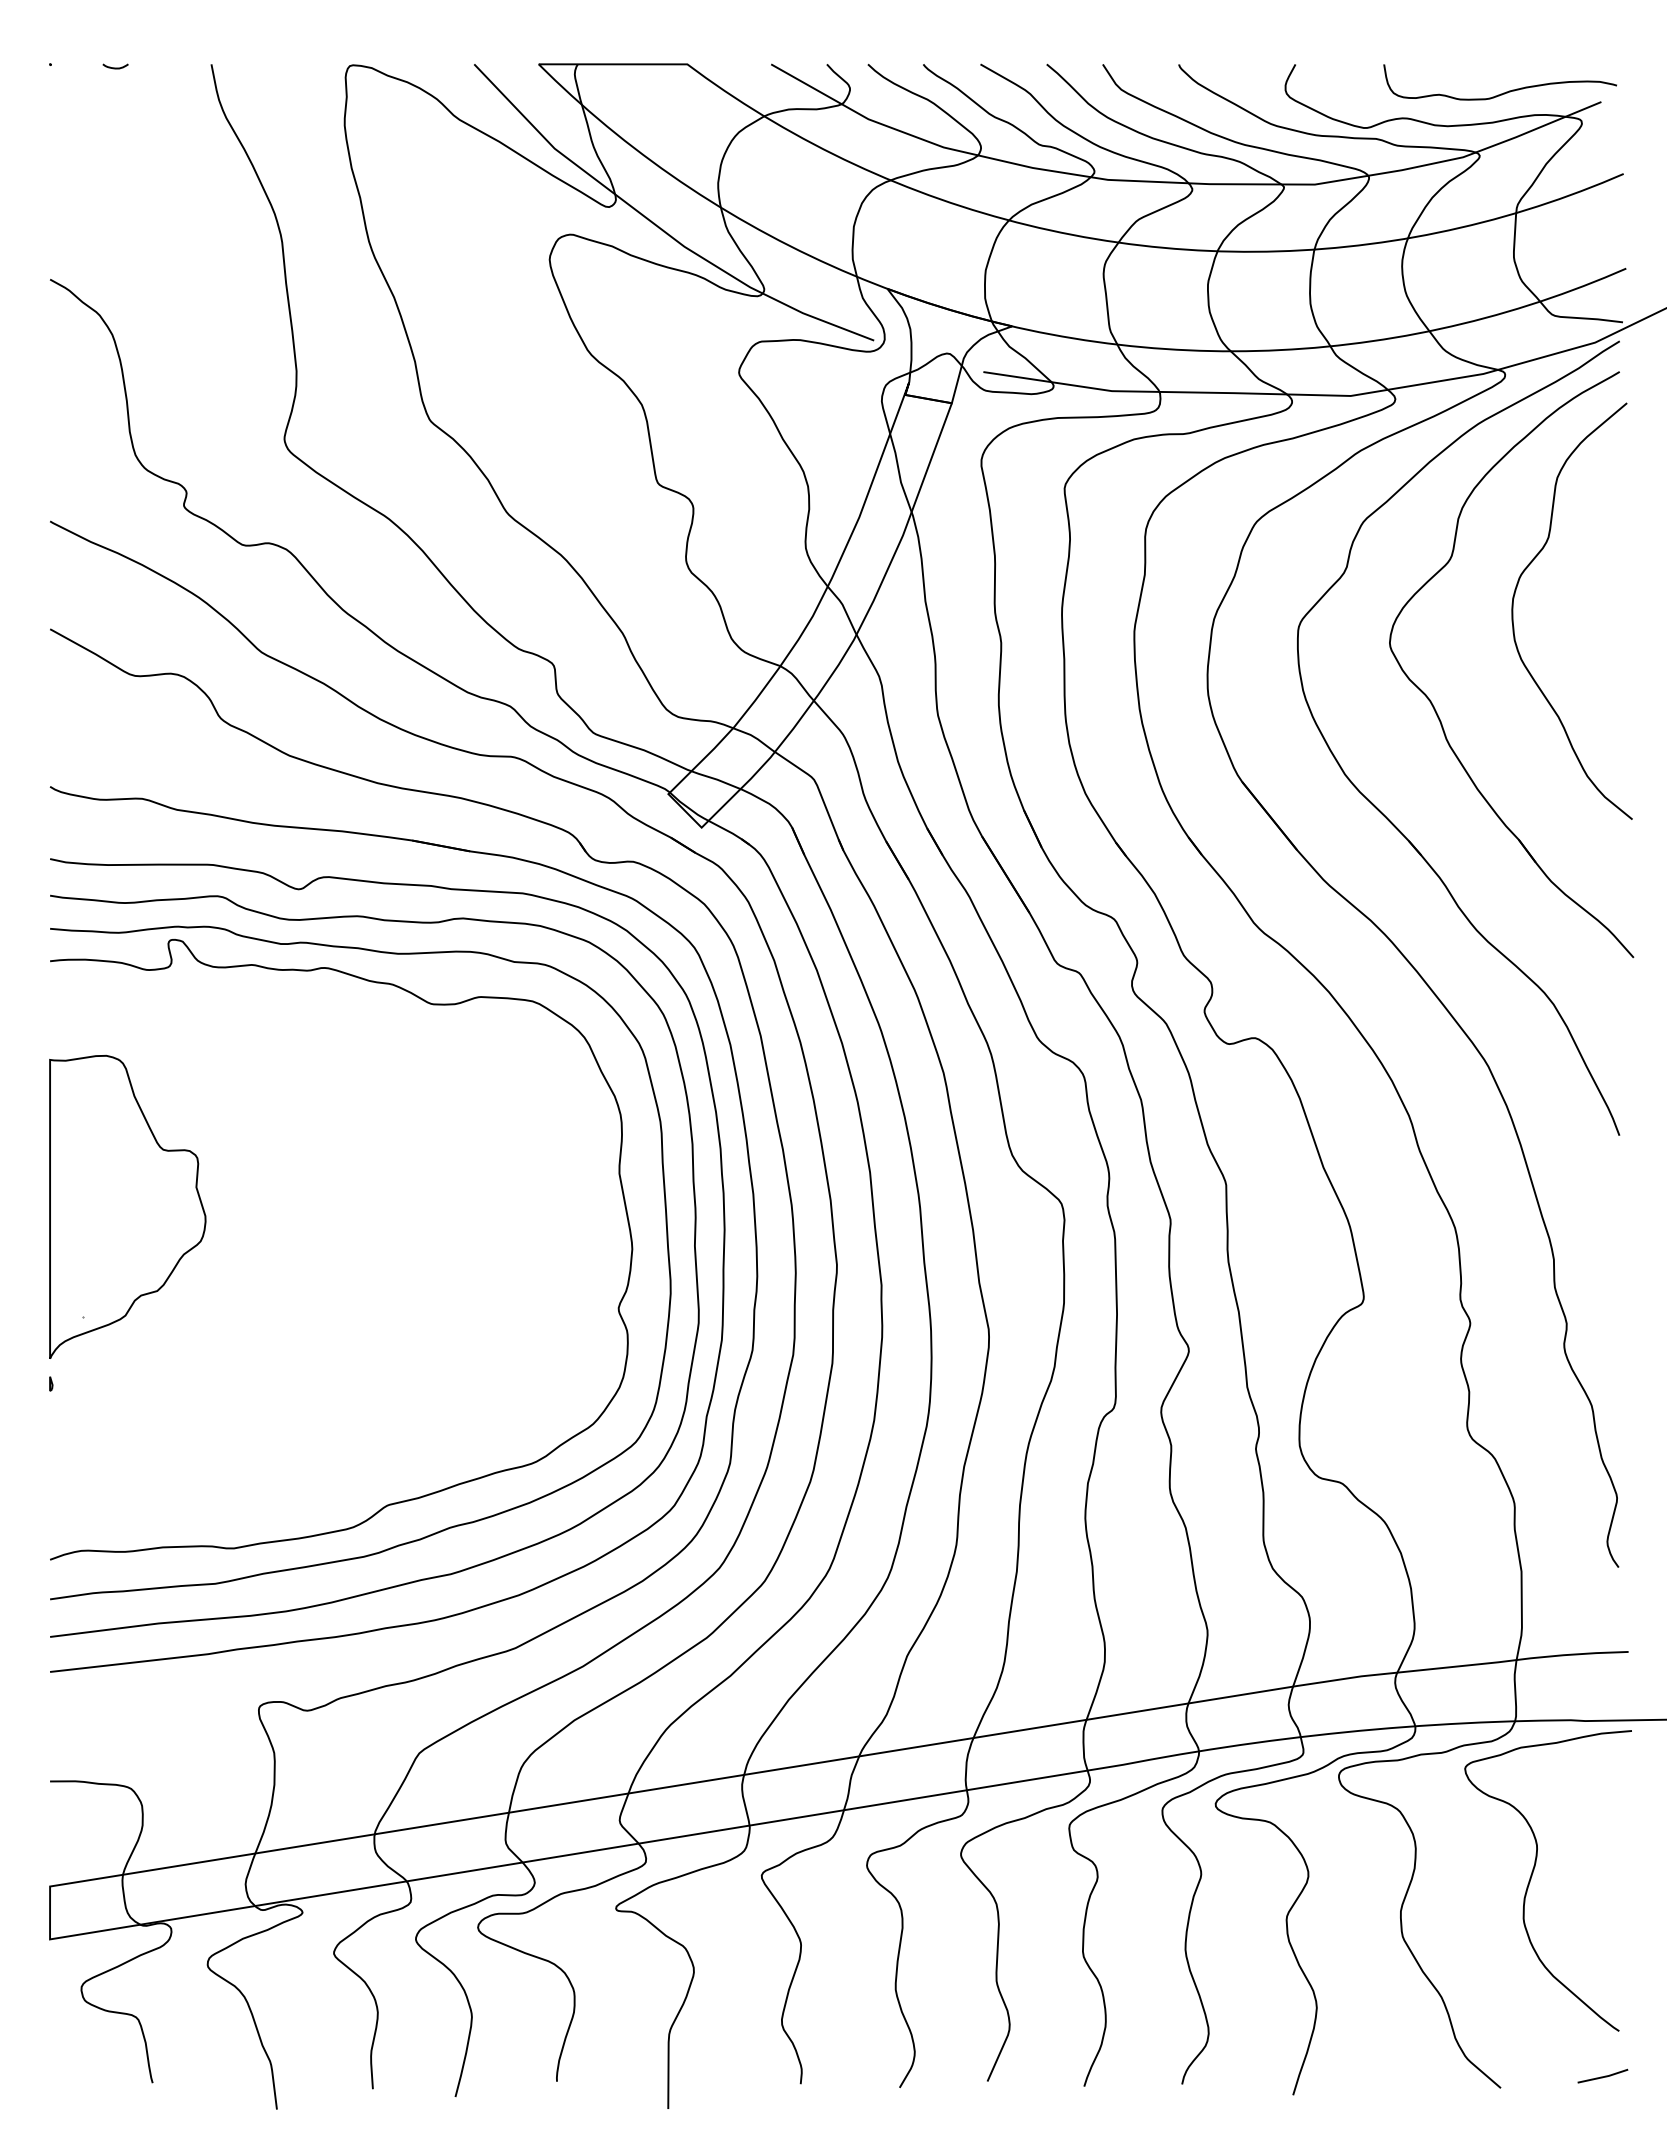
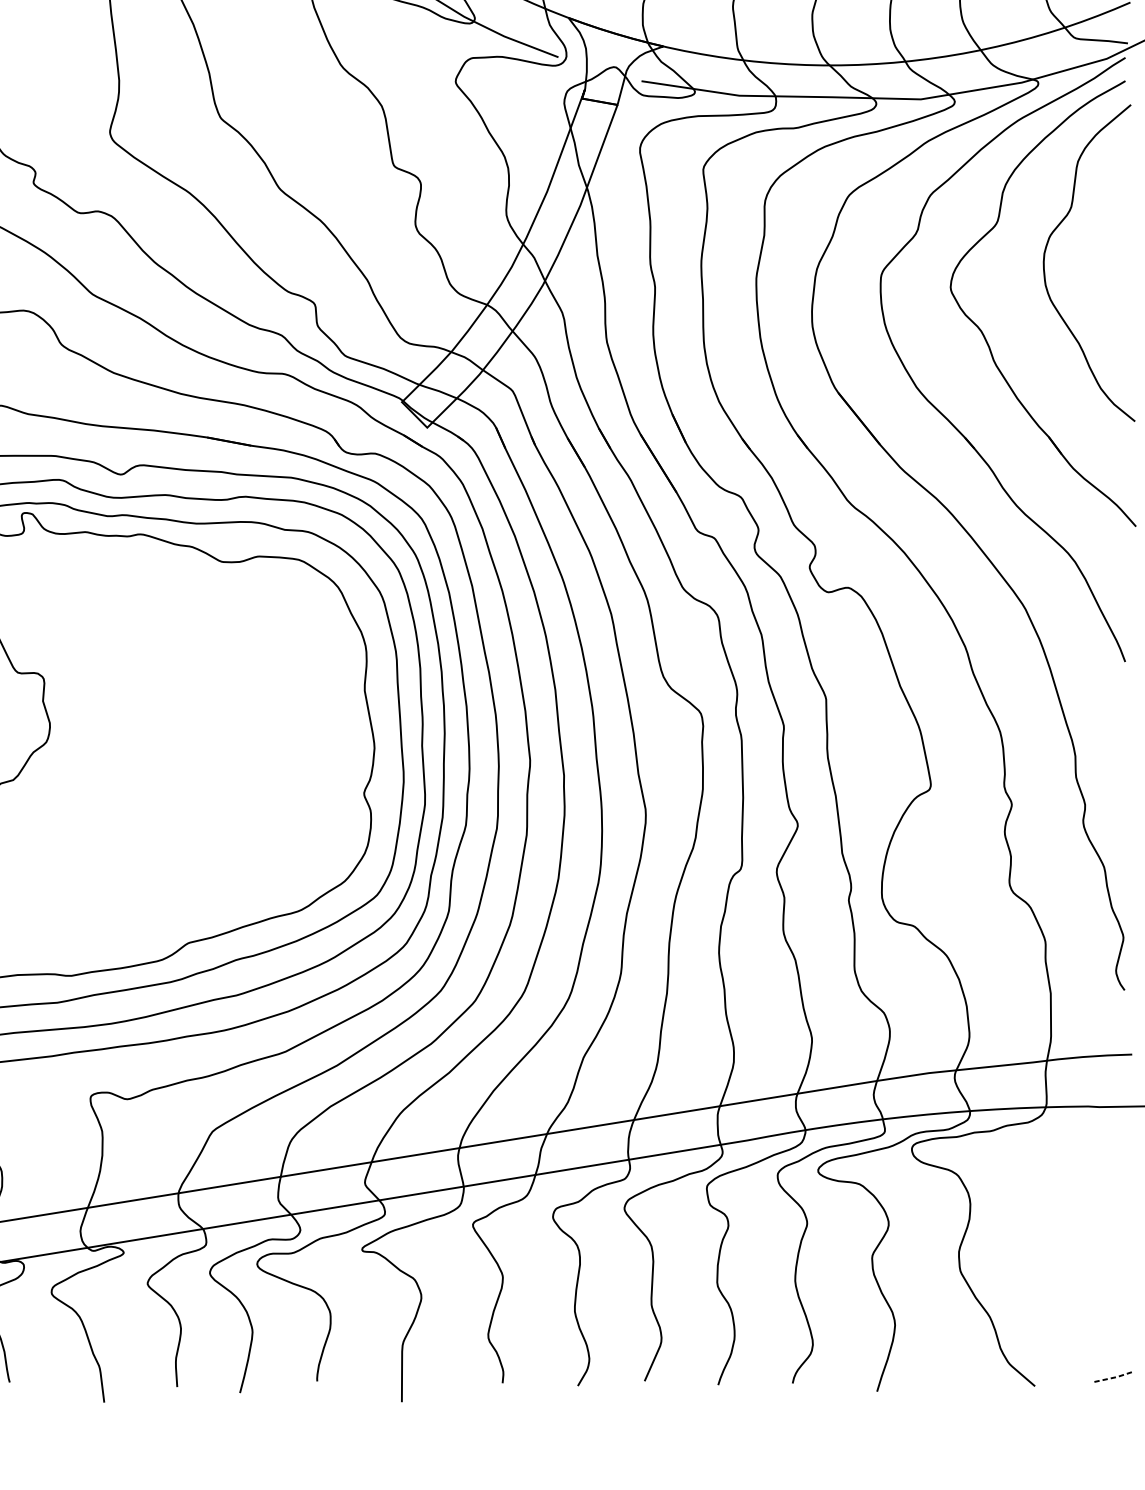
curve: (1532, 1876) -> (1059, 1225), removed
line: (1603, 2077) -> (1113, 1378), solid -> dashed

